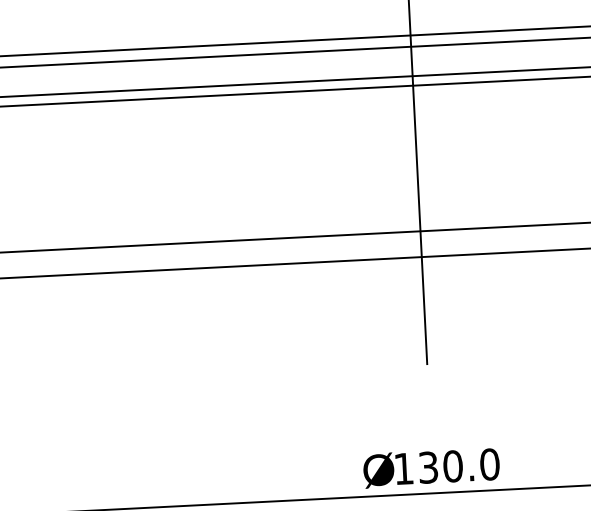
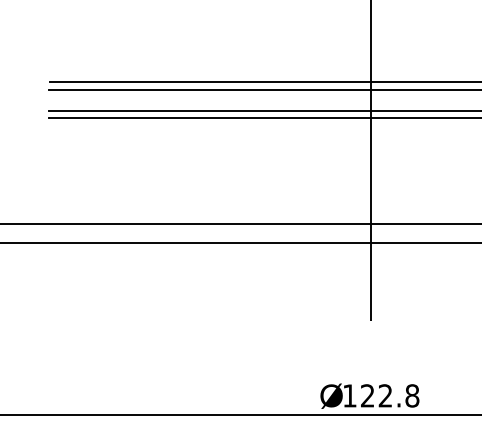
text: (459, 465) -> (390, 395), 130.0 -> 122.8

